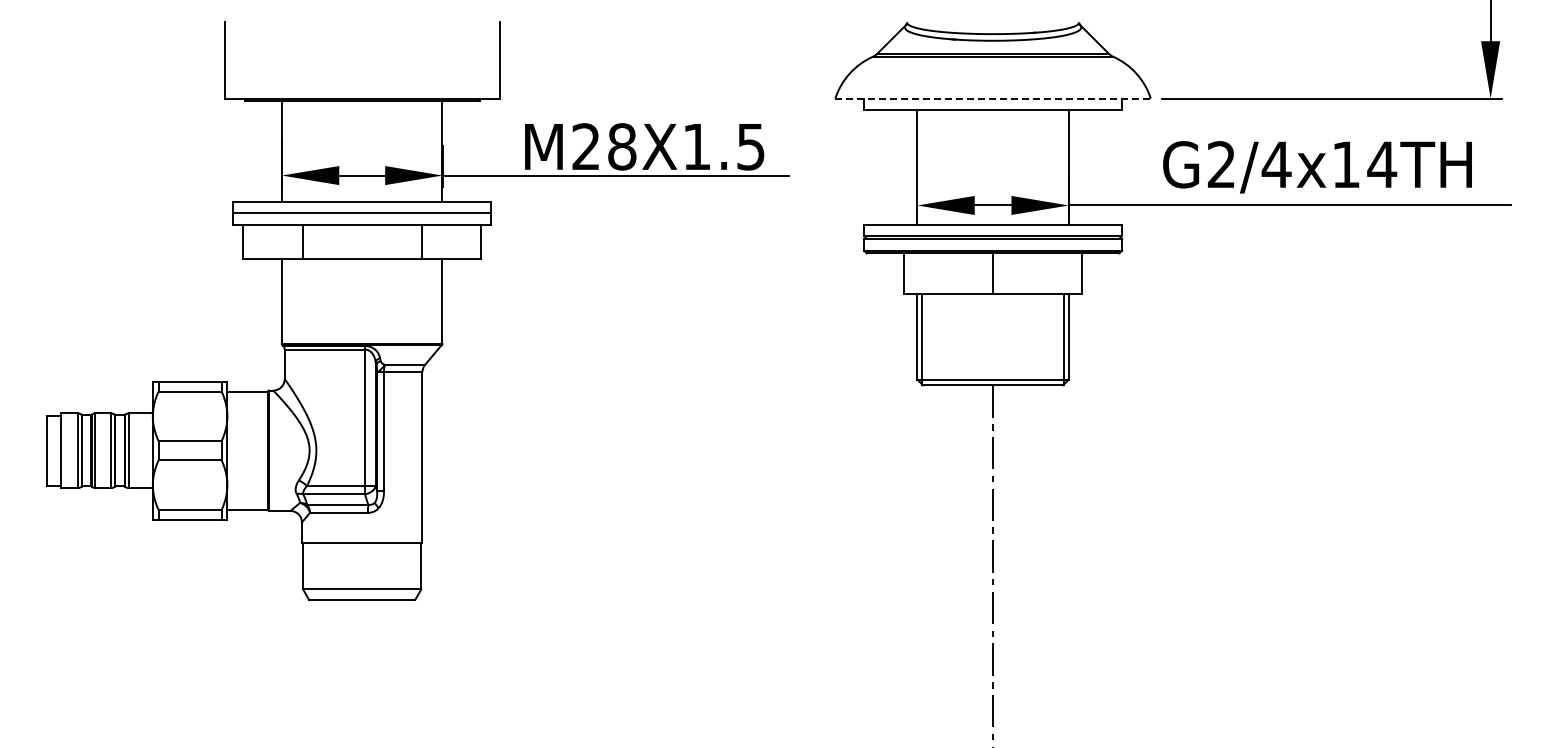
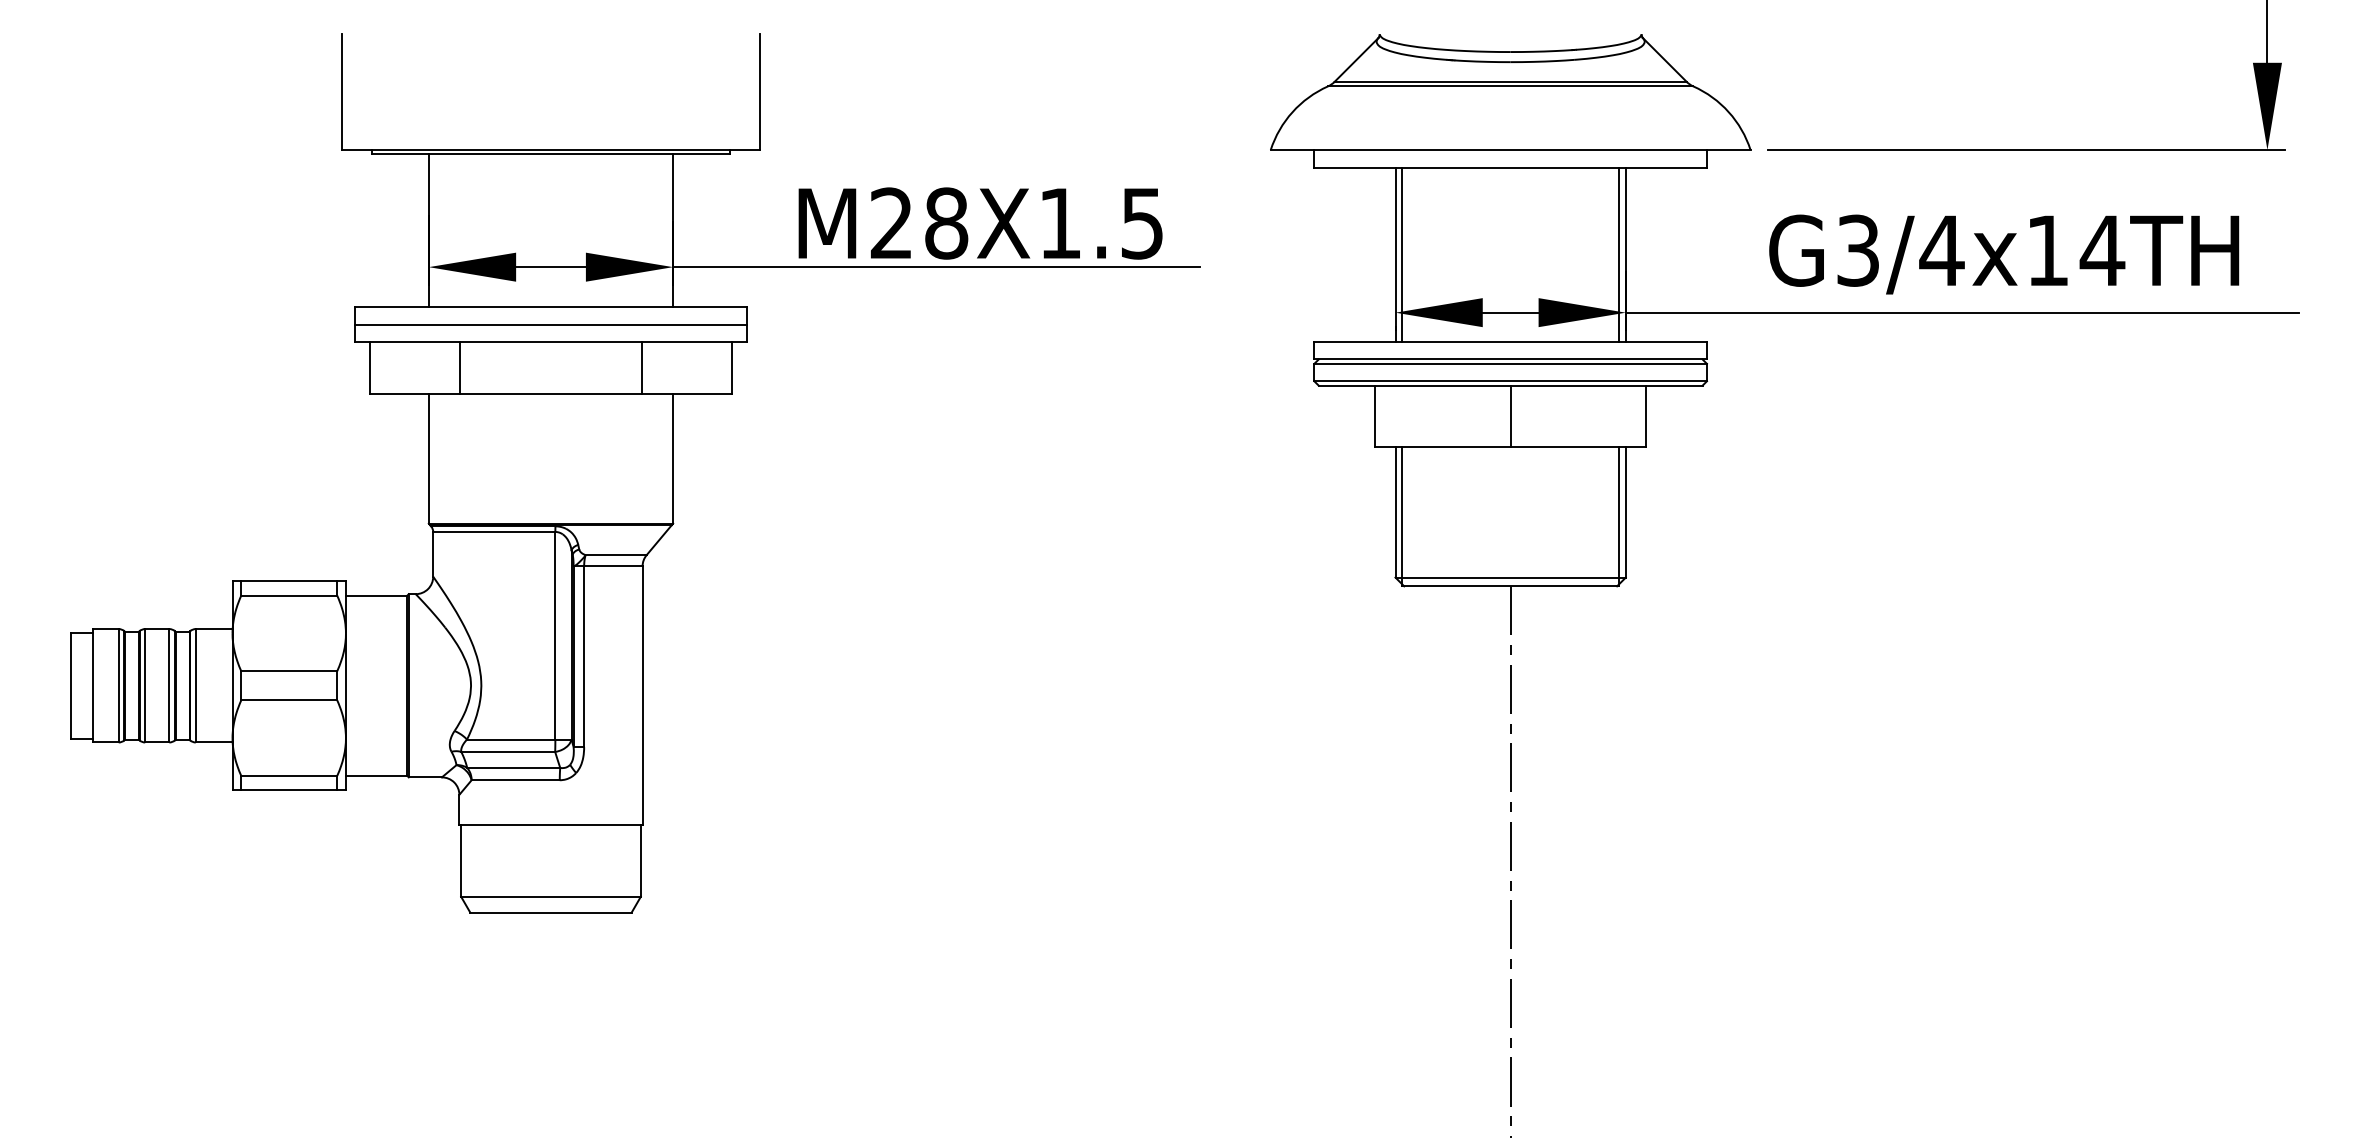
line: (993, 98) -> (1511, 149), dashed -> solid
text: (1221, 164) -> (1858, 250), G2/4x14TH -> G3/4x14TH
line: (921, 167) -> (1401, 254), added
line: (1064, 167) -> (1619, 254), added

